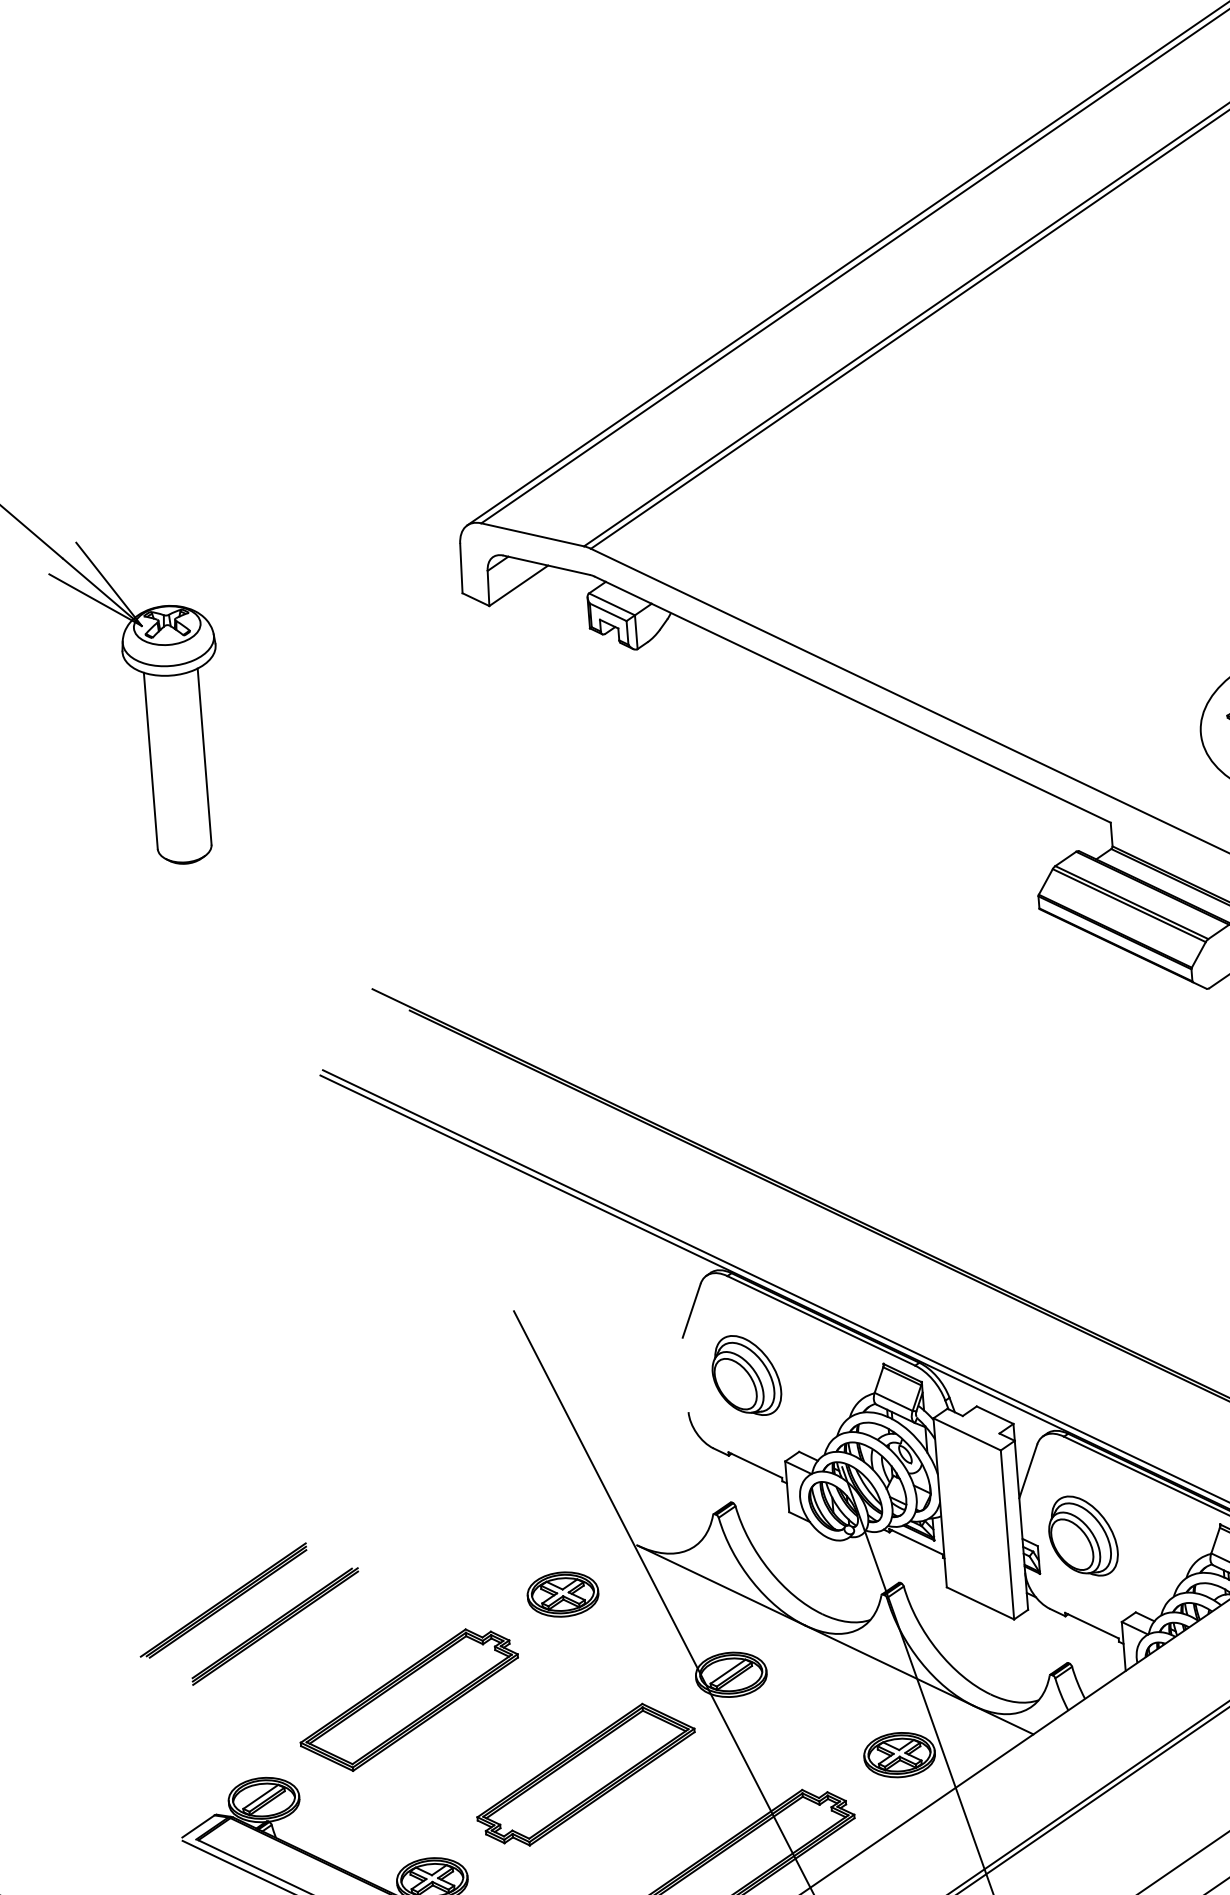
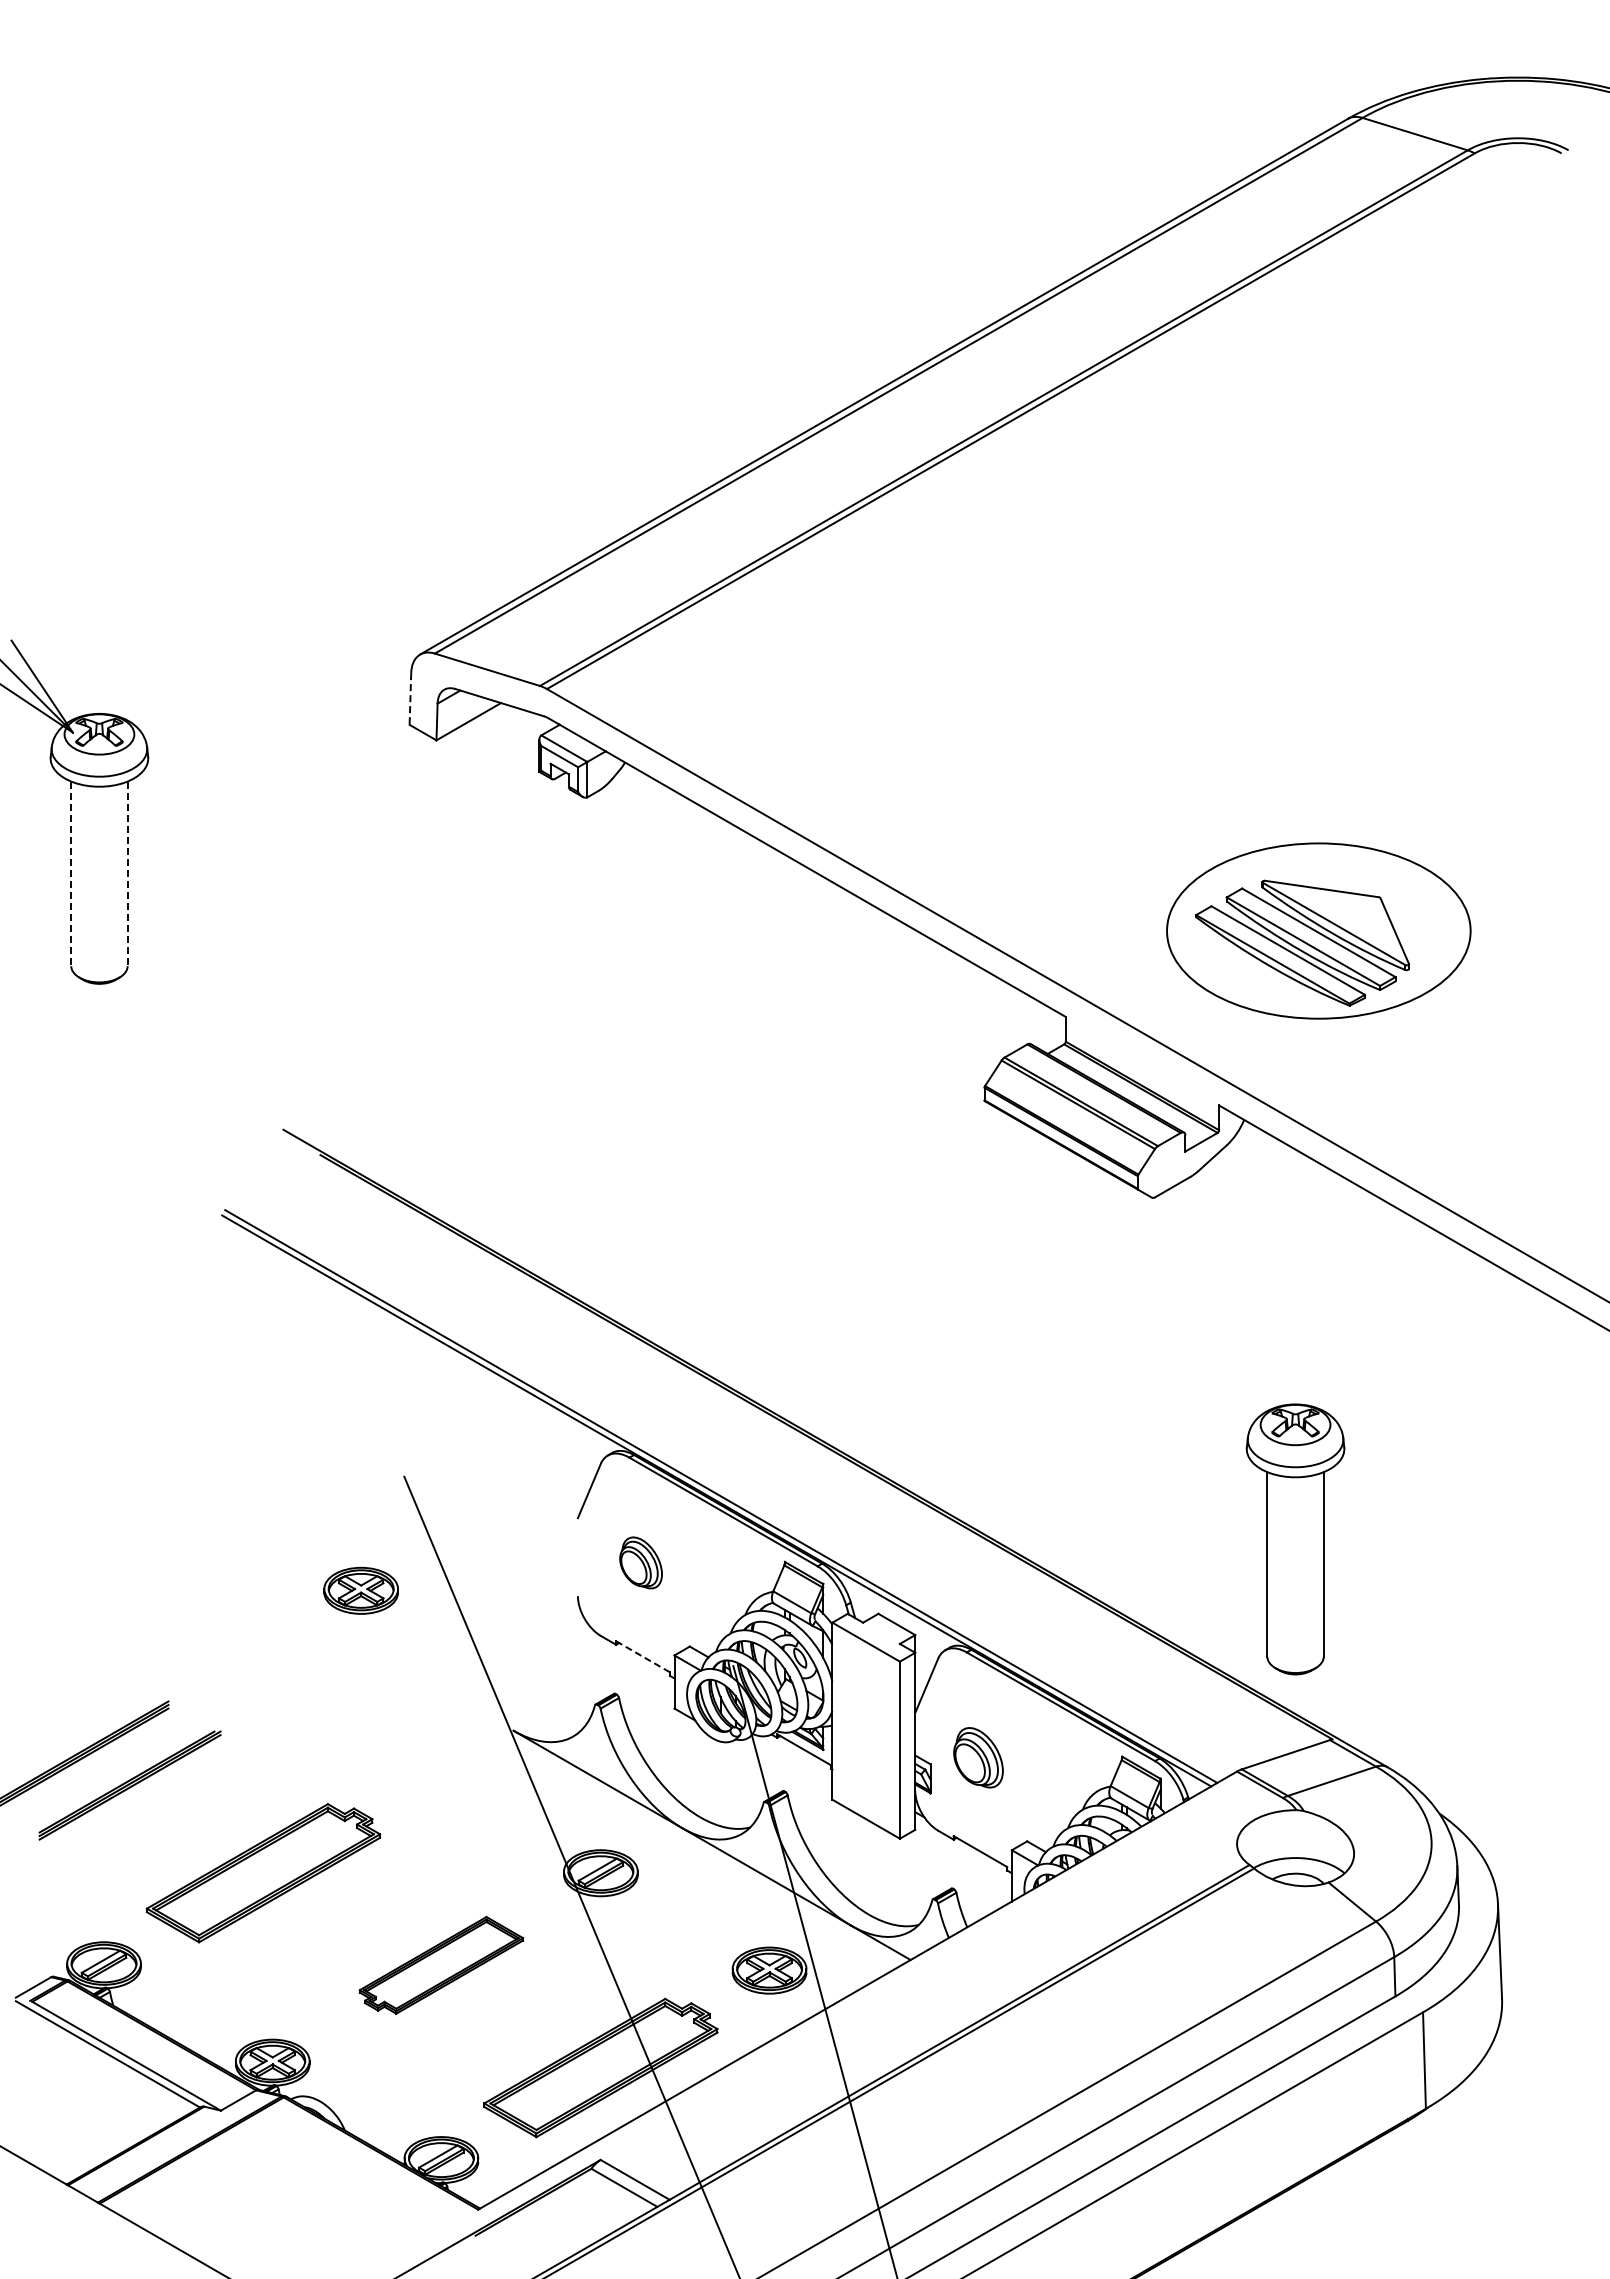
line: (461, 568) -> (410, 699), solid -> dashed
line: (204, 757) -> (127, 874), solid -> dashed
line: (151, 761) -> (71, 874), solid -> dashed
part: (745, 1375) -> (640, 1562), size x0.6
line: (755, 1464) -> (643, 1656), solid -> dashed
part: (1083, 1536) -> (978, 1757), size x0.7
part: (562, 1594) -> (360, 1590), moved
part: (586, 1774) -> (441, 1965), size x0.7

